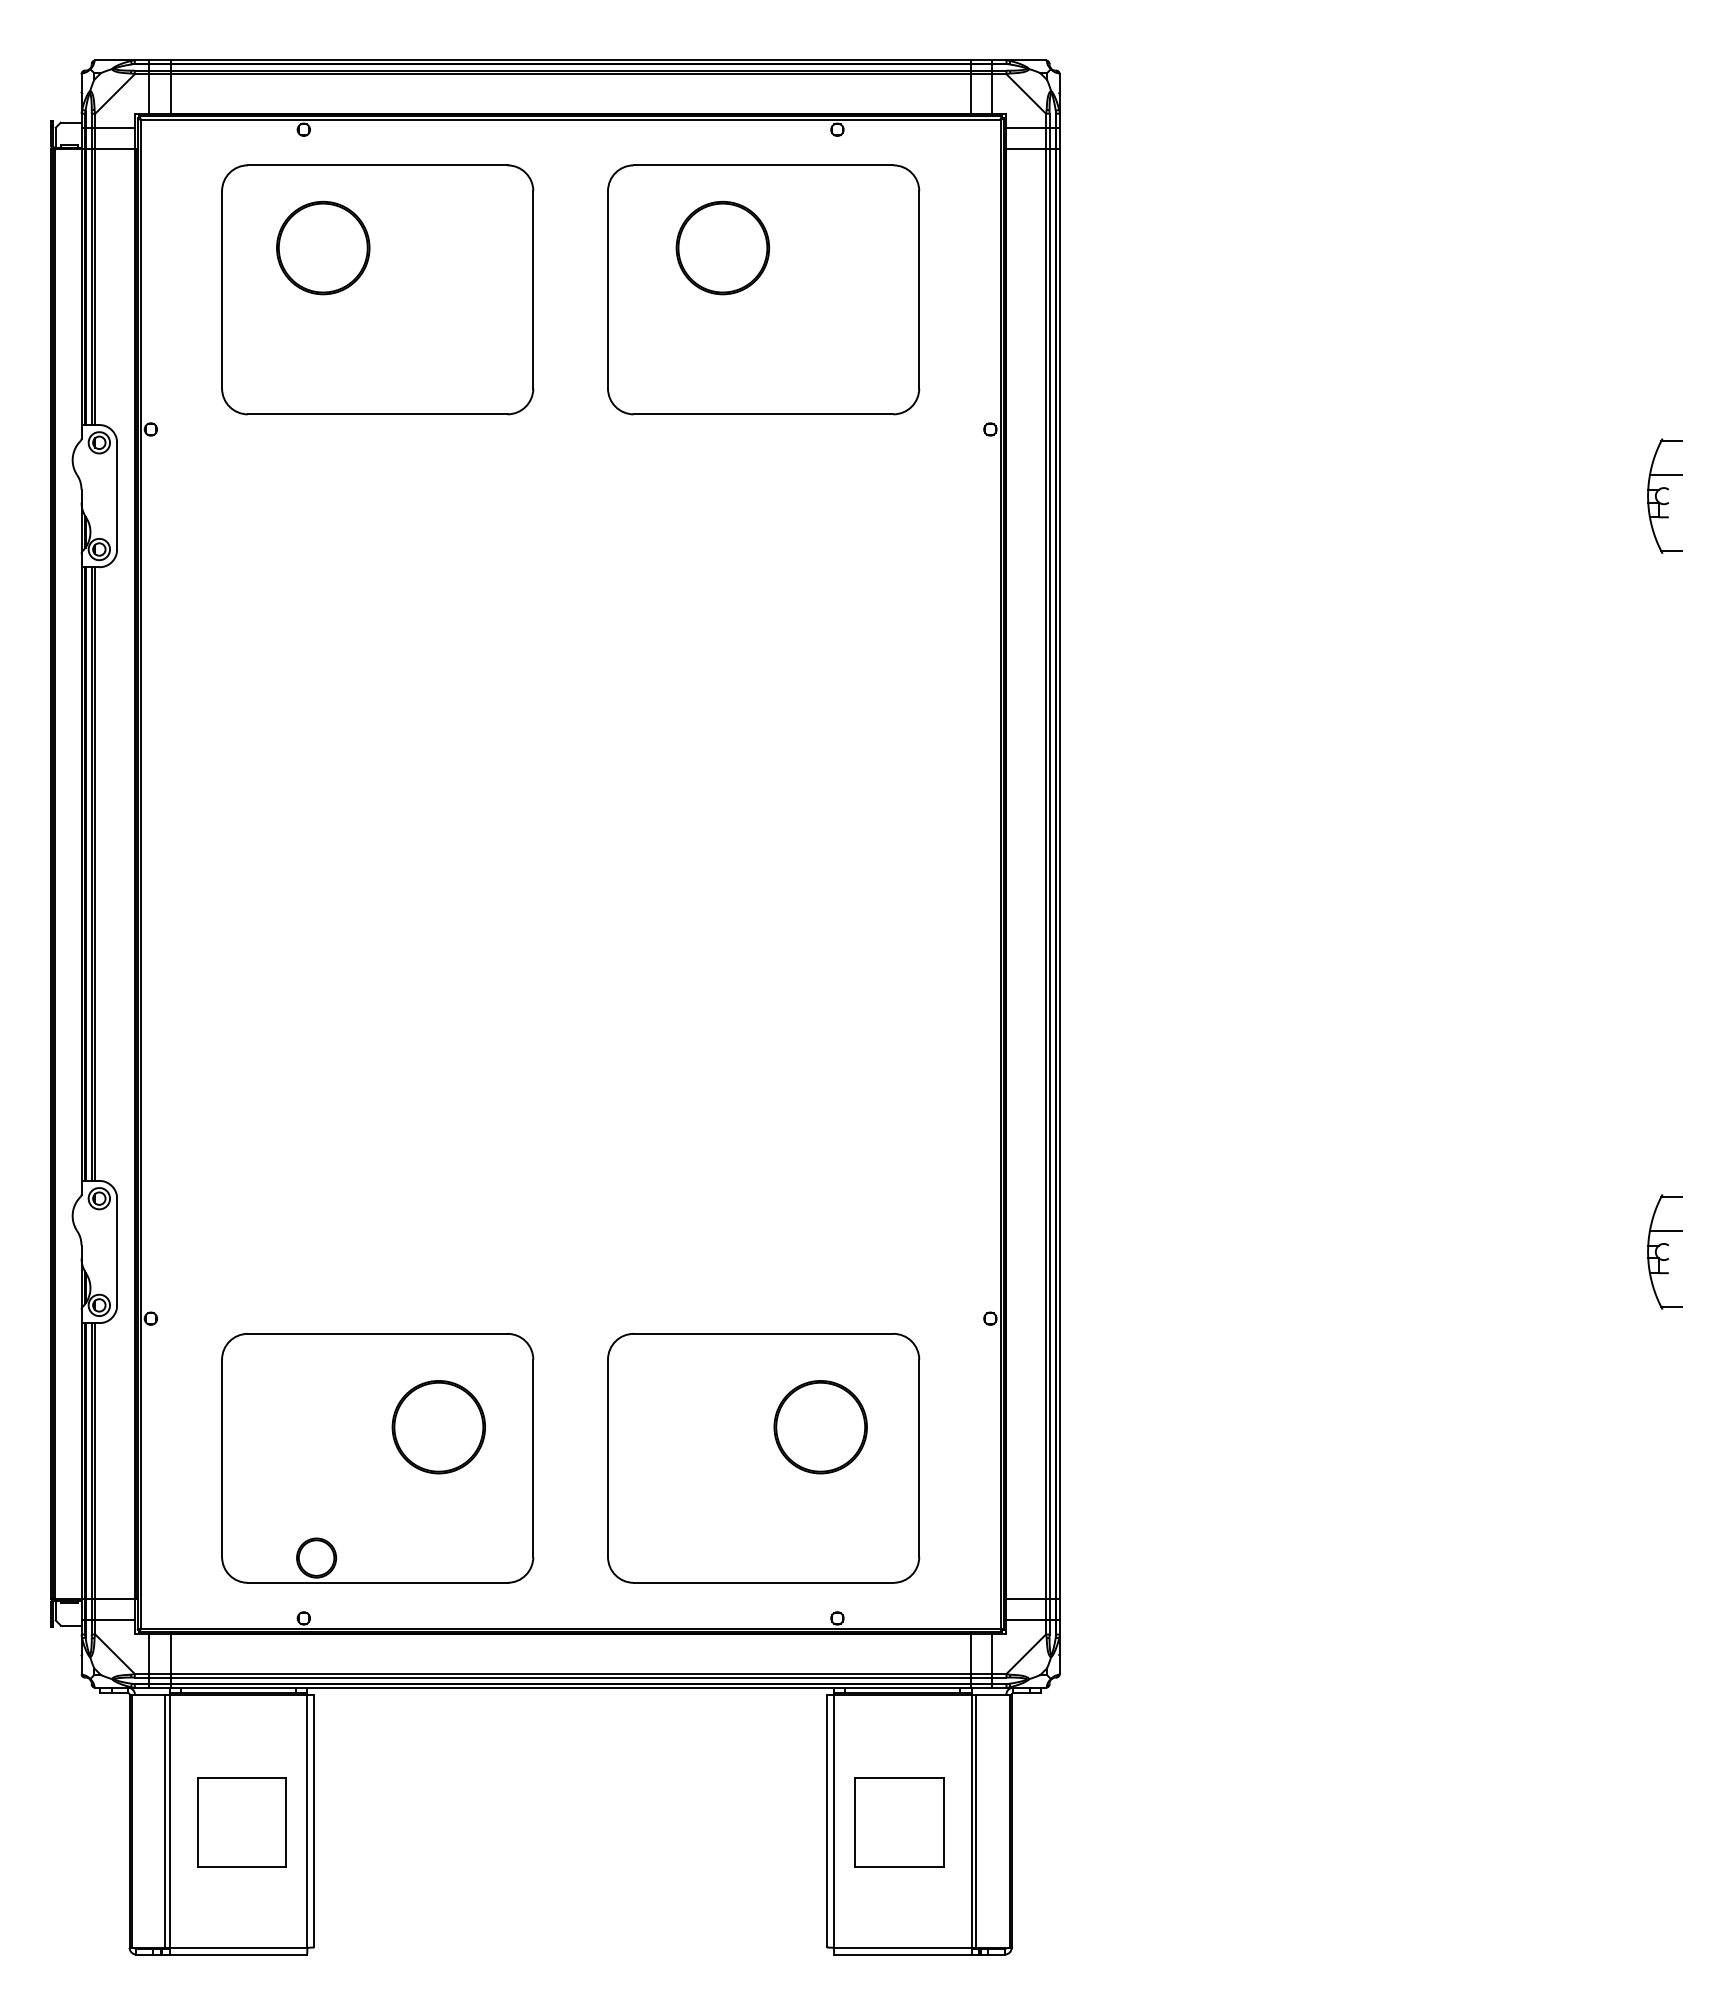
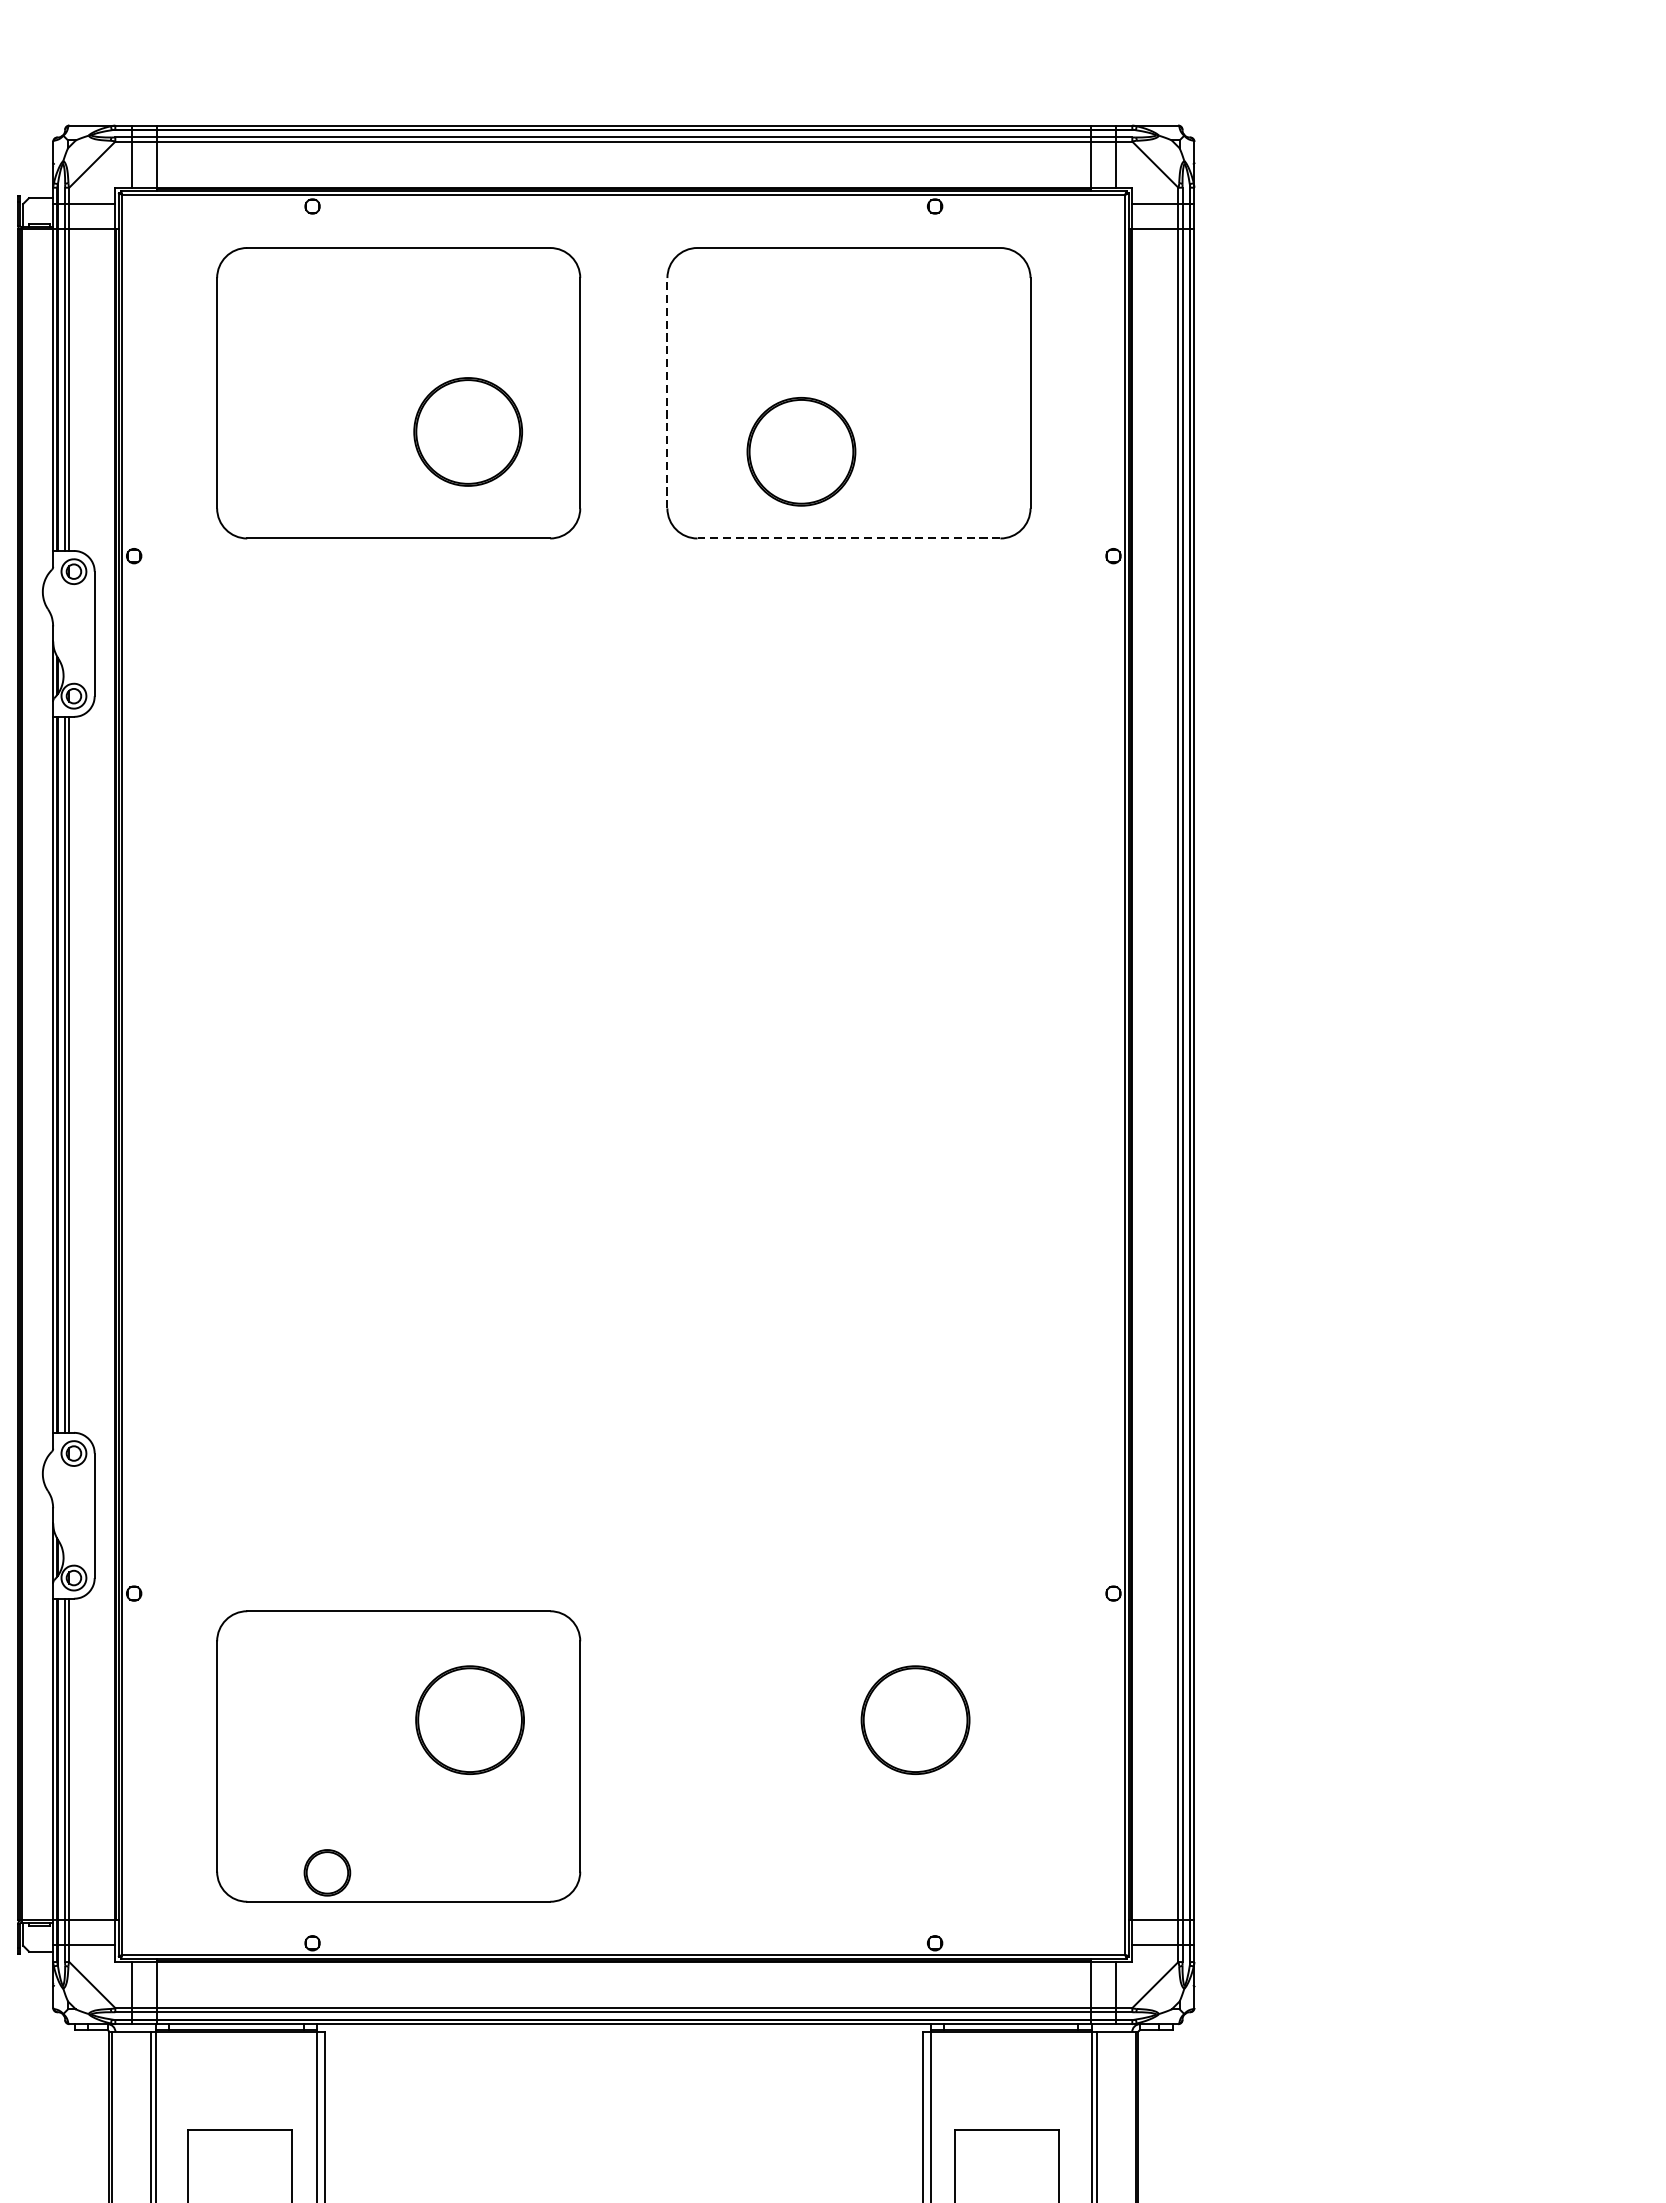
part: (323, 247) -> (468, 431), moved
part: (722, 247) -> (800, 451), moved
line: (608, 289) -> (667, 392), solid -> dashed
line: (763, 414) -> (848, 538), solid -> dashed
part: (763, 1458) -> (848, 1756), removed

